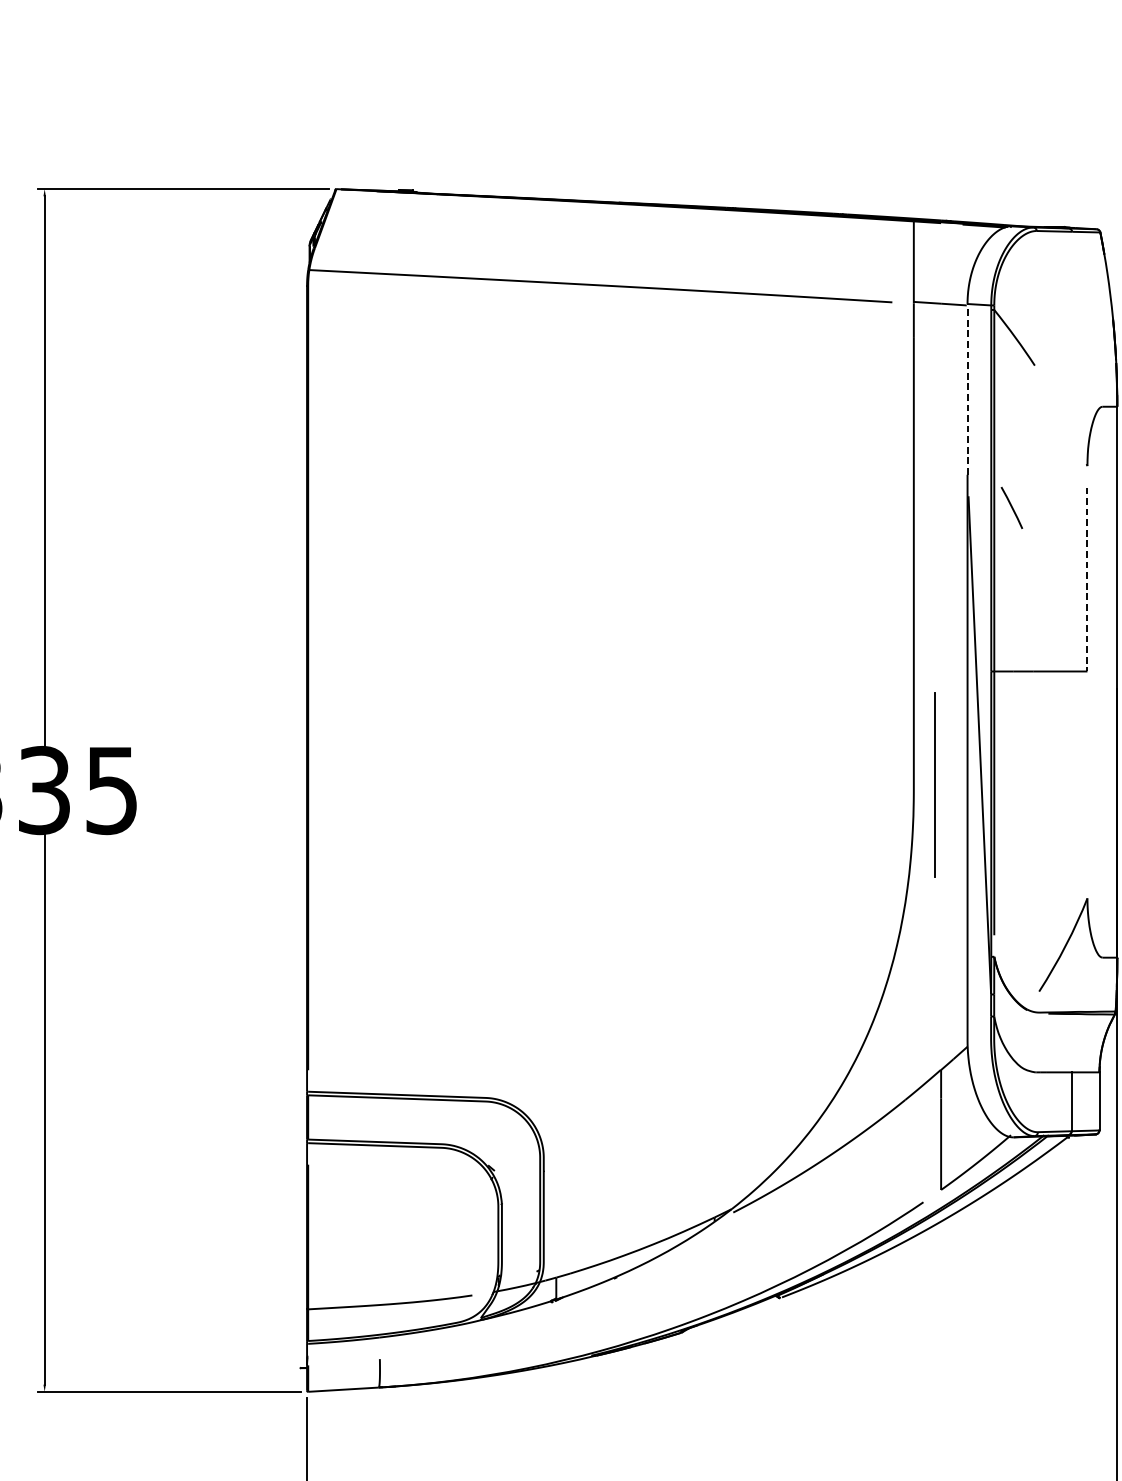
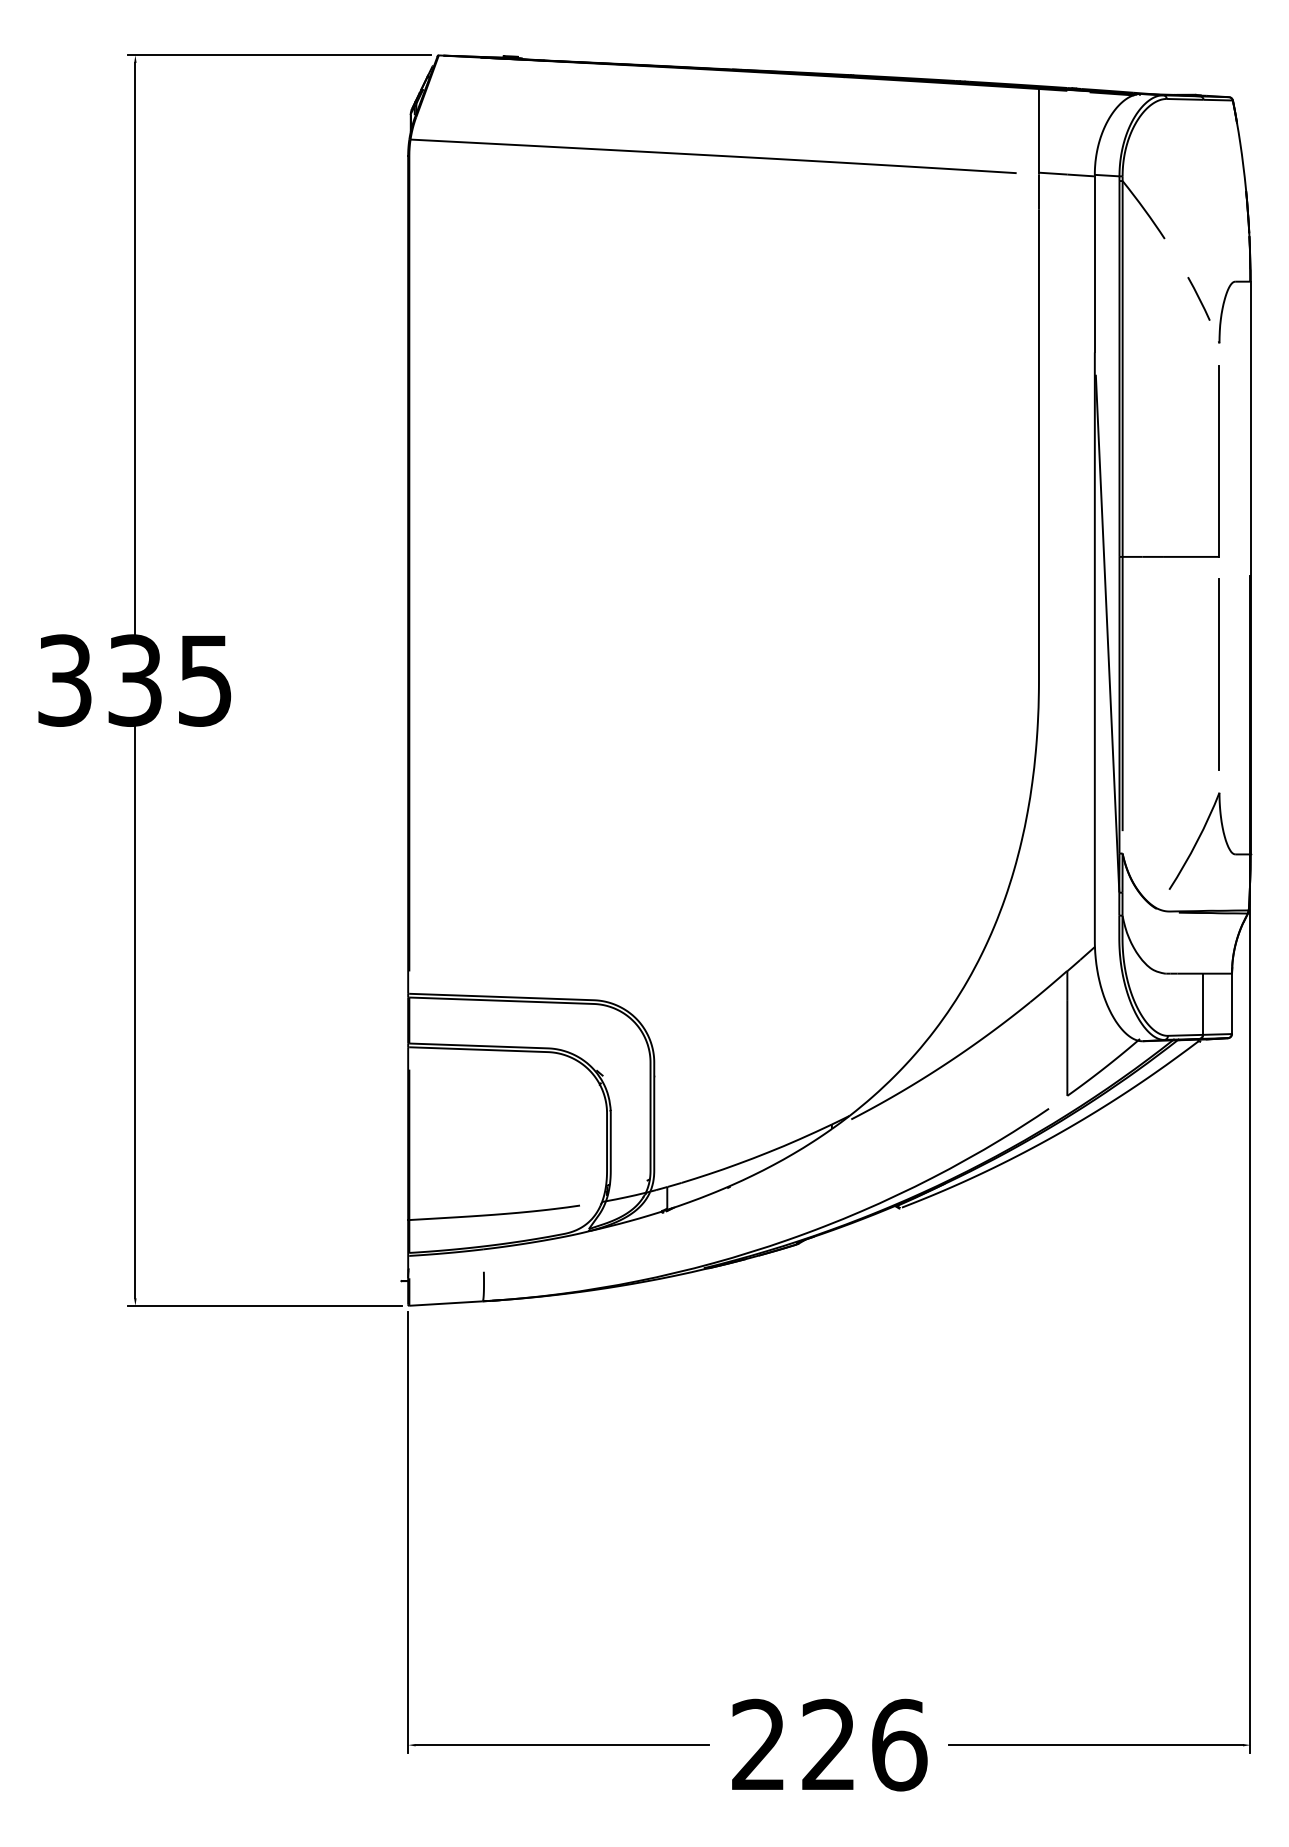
line: (967, 389) -> (1094, 263), dashed -> solid
line: (1011, 507) -> (1198, 298), moved
line: (1087, 579) -> (1219, 461), dashed -> solid
line: (933, 784) -> (1218, 674), moved

